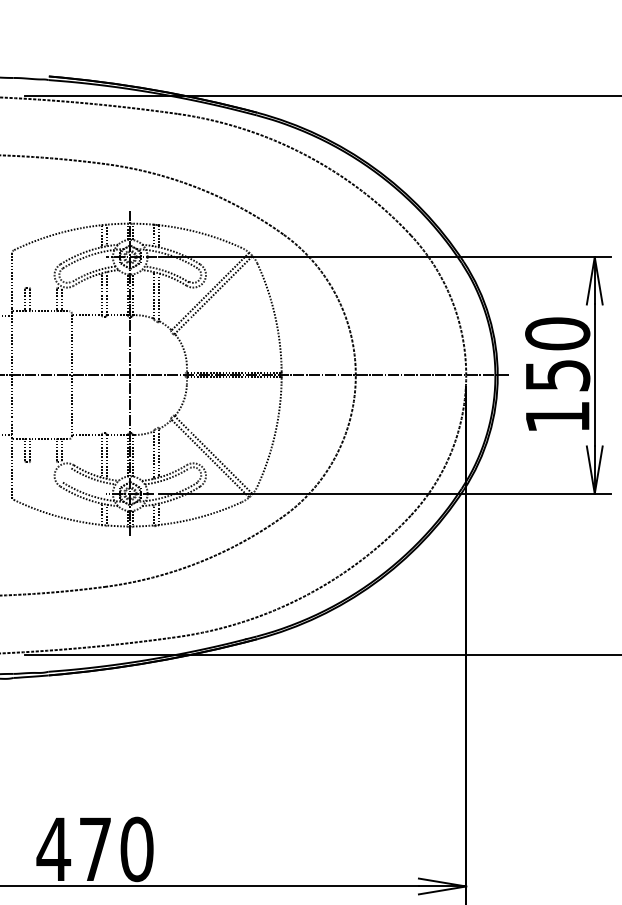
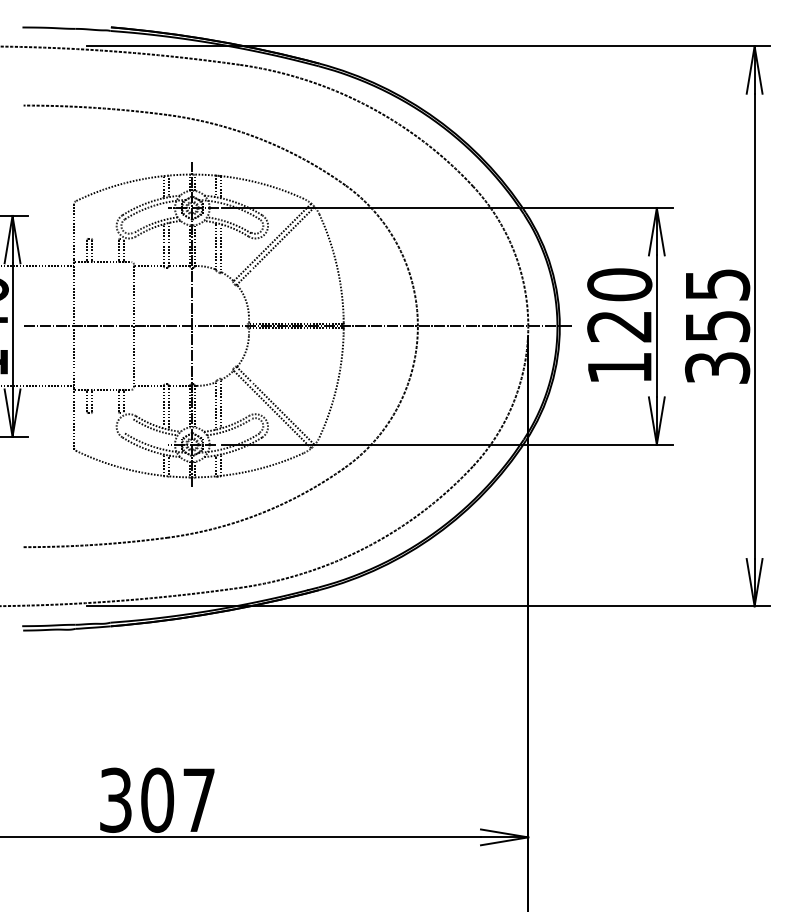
text: (557, 375) -> (619, 326), 150 -> 120
text: (94, 848) -> (156, 799), 470 -> 307

